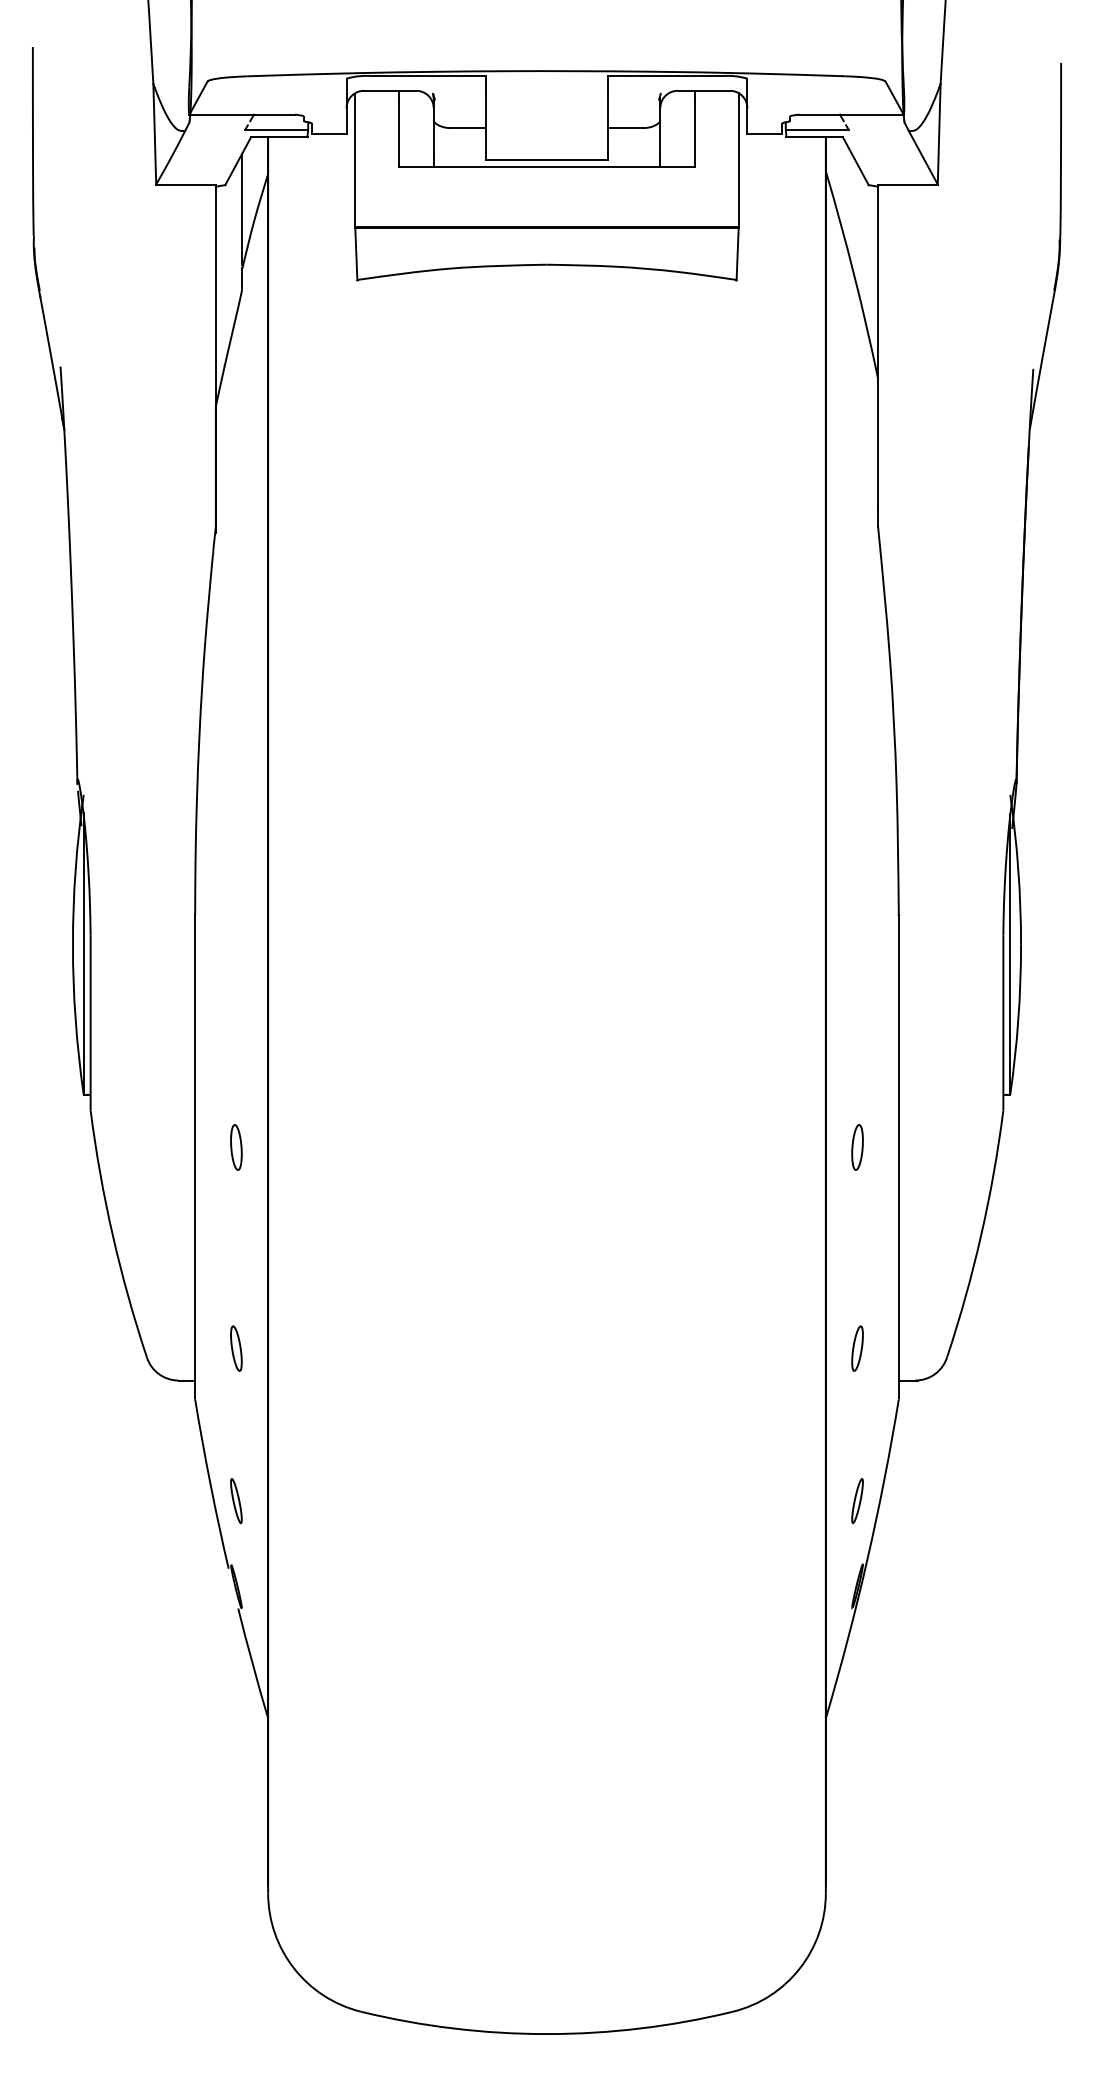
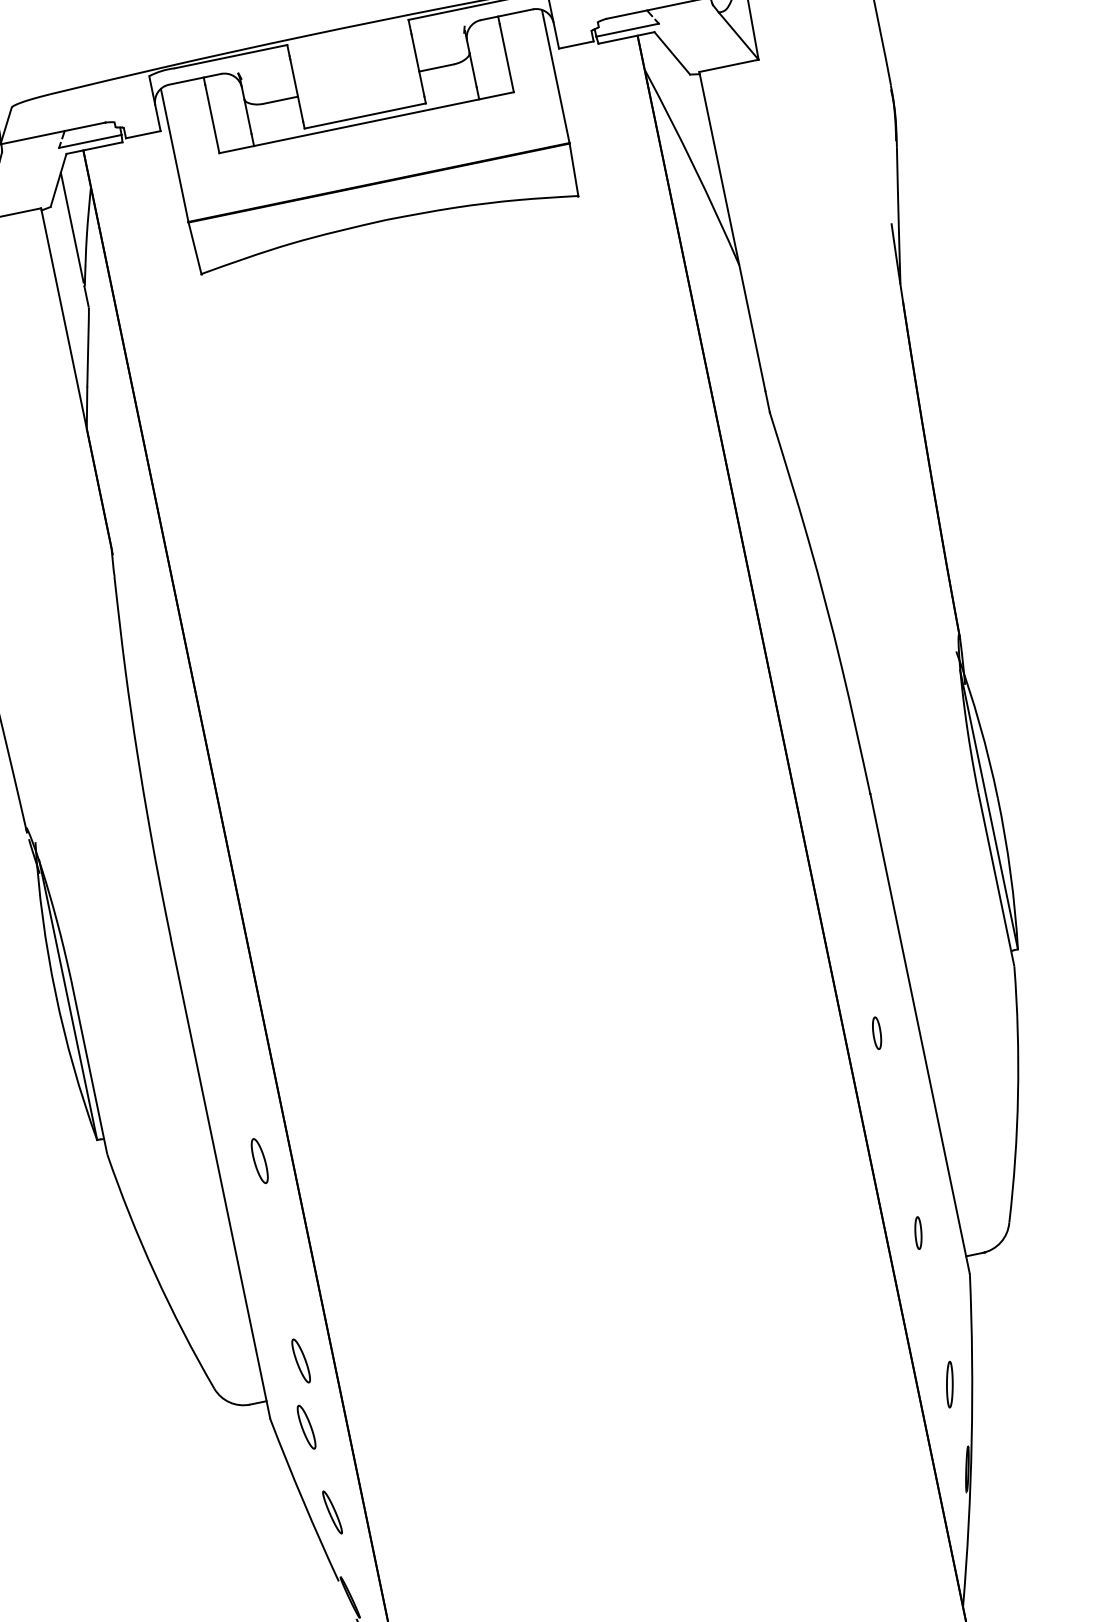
part: (857, 1147) -> (877, 1033), size x0.7
part: (857, 1348) -> (918, 1233), size x0.7
part: (228, 1413) -> (306, 1427), added

